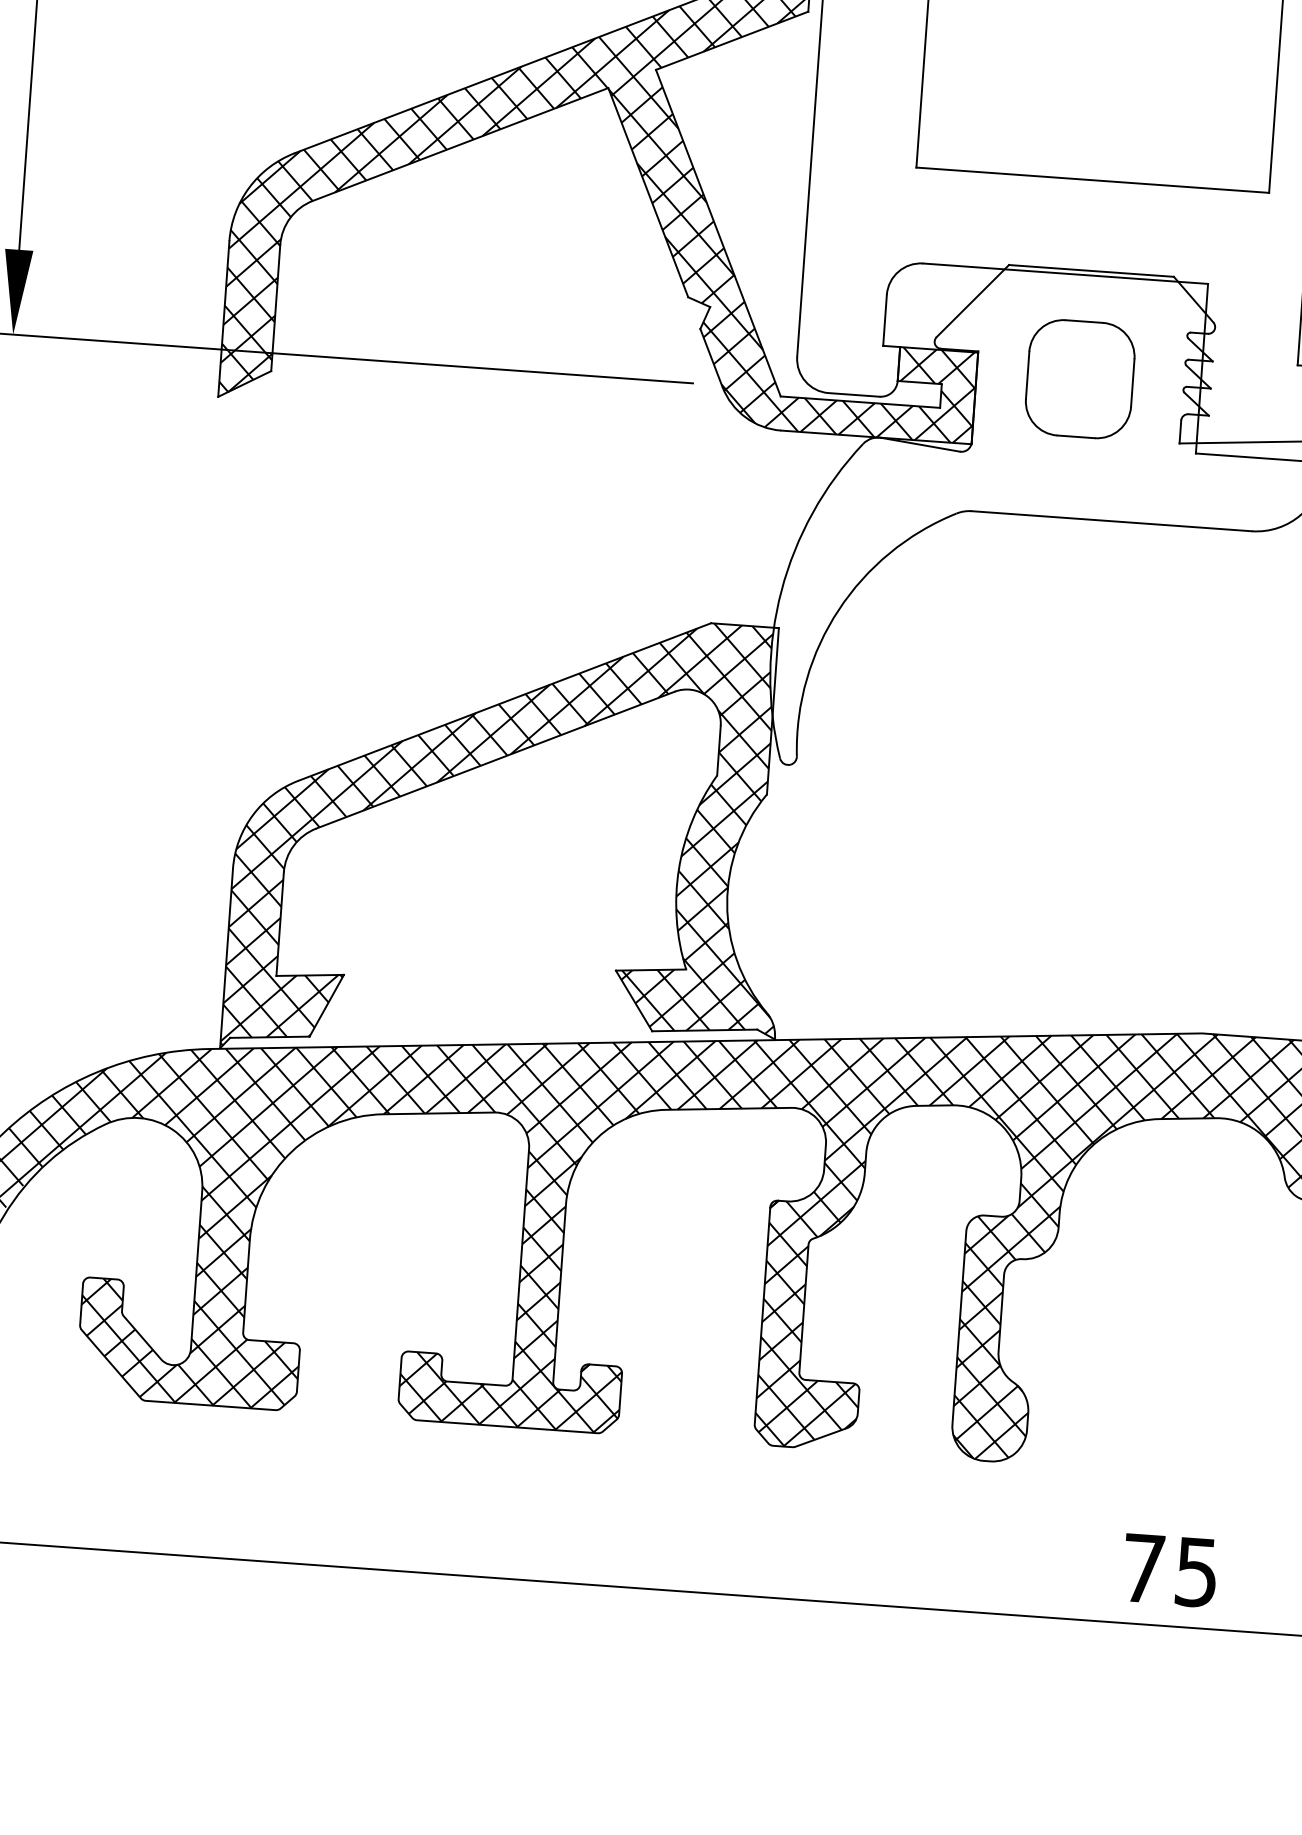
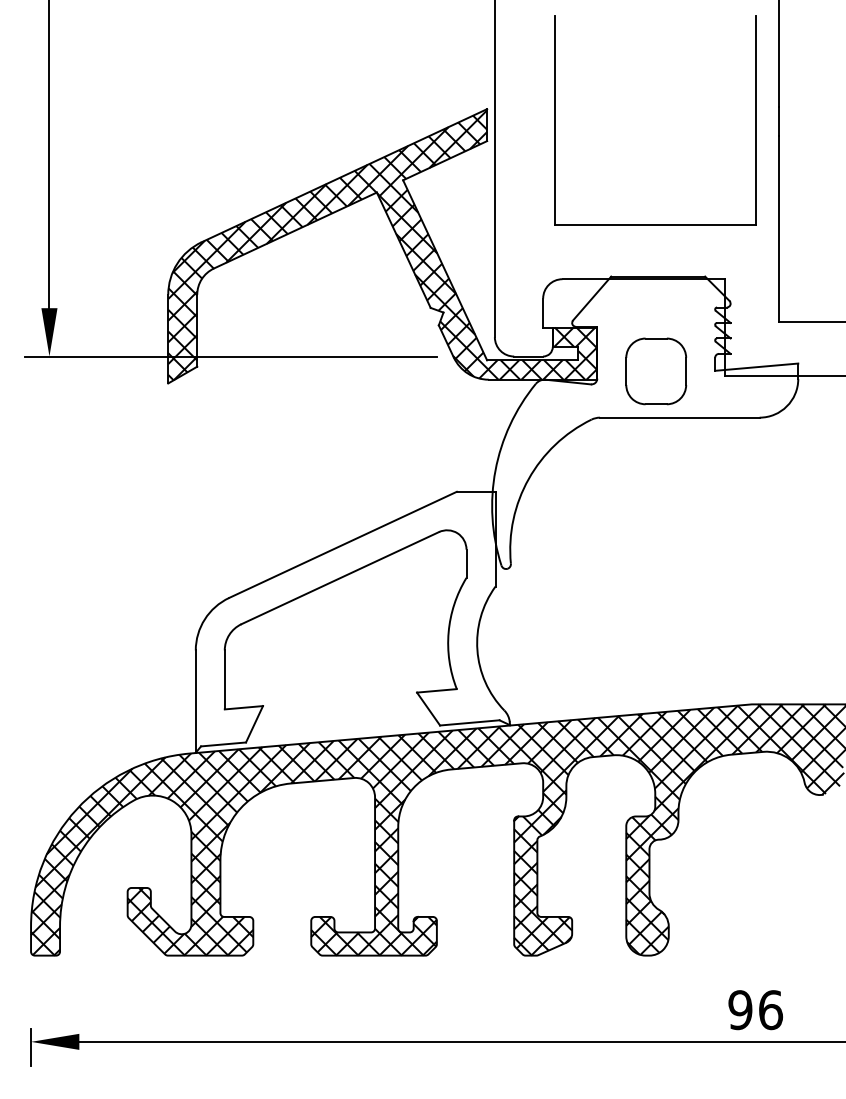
part: (1080, 379) -> (656, 371), moved
hatch: (509, 835) -> (351, 620), removed
text: (1169, 1571) -> (755, 1010), 75 -> 96

